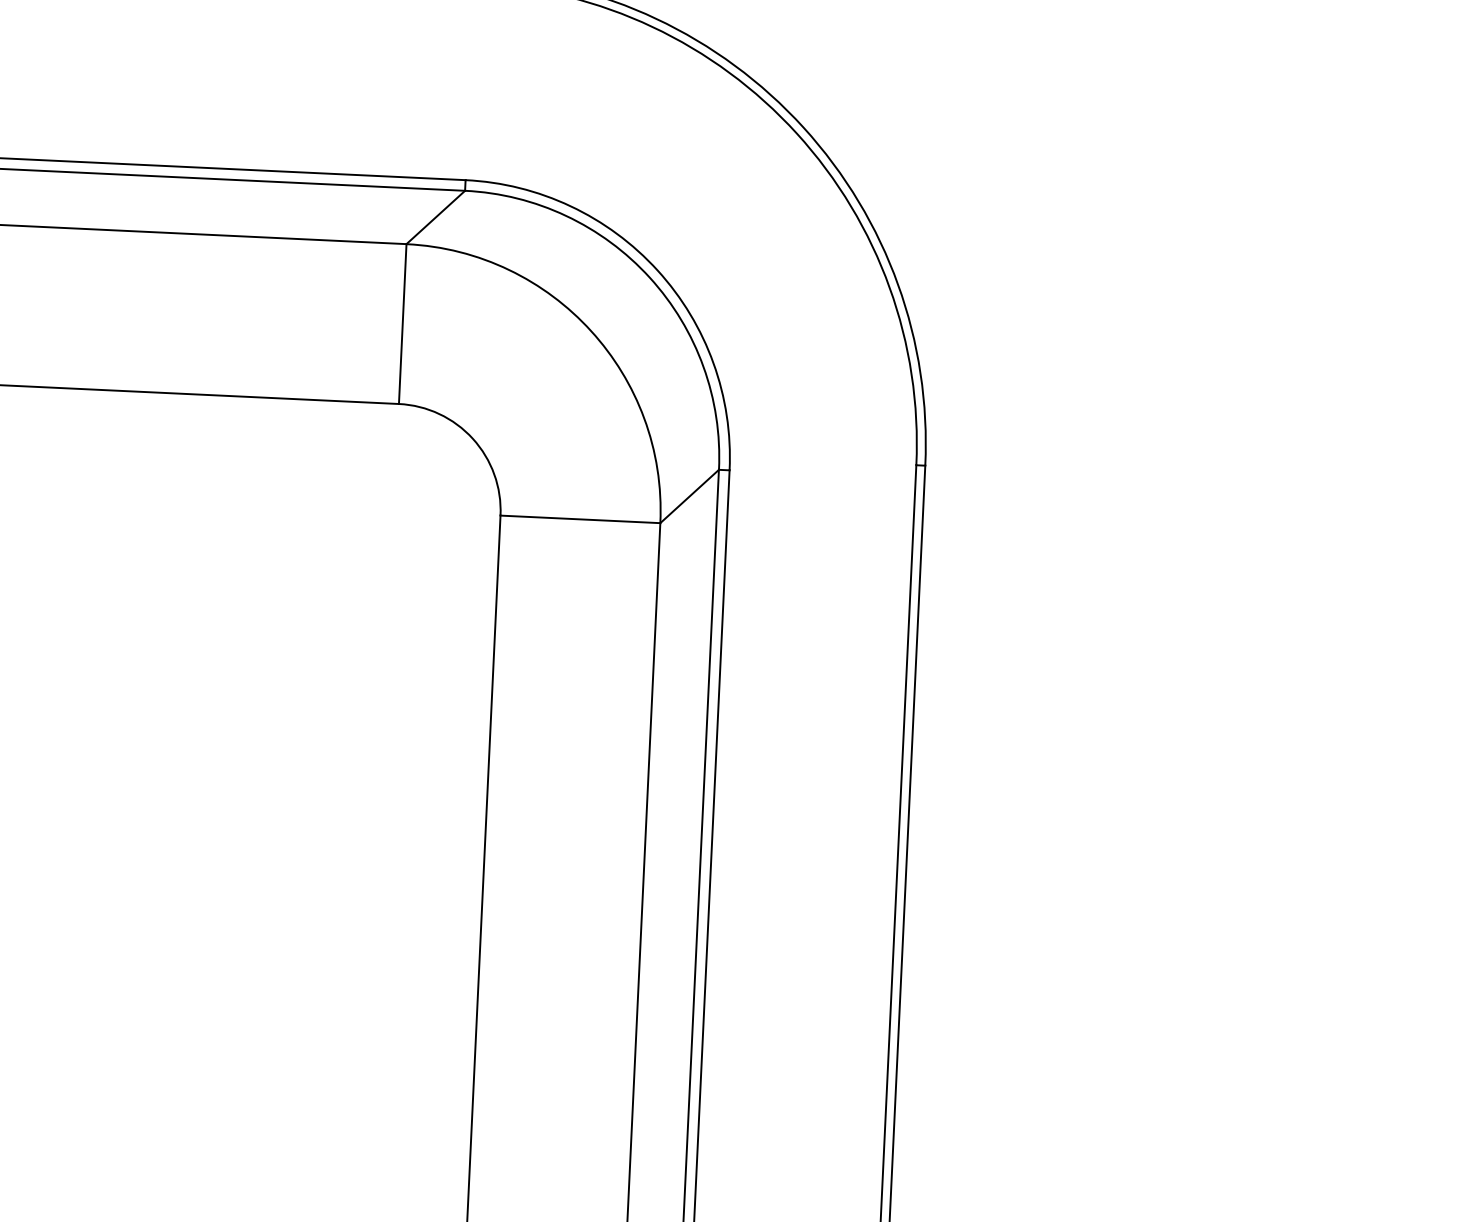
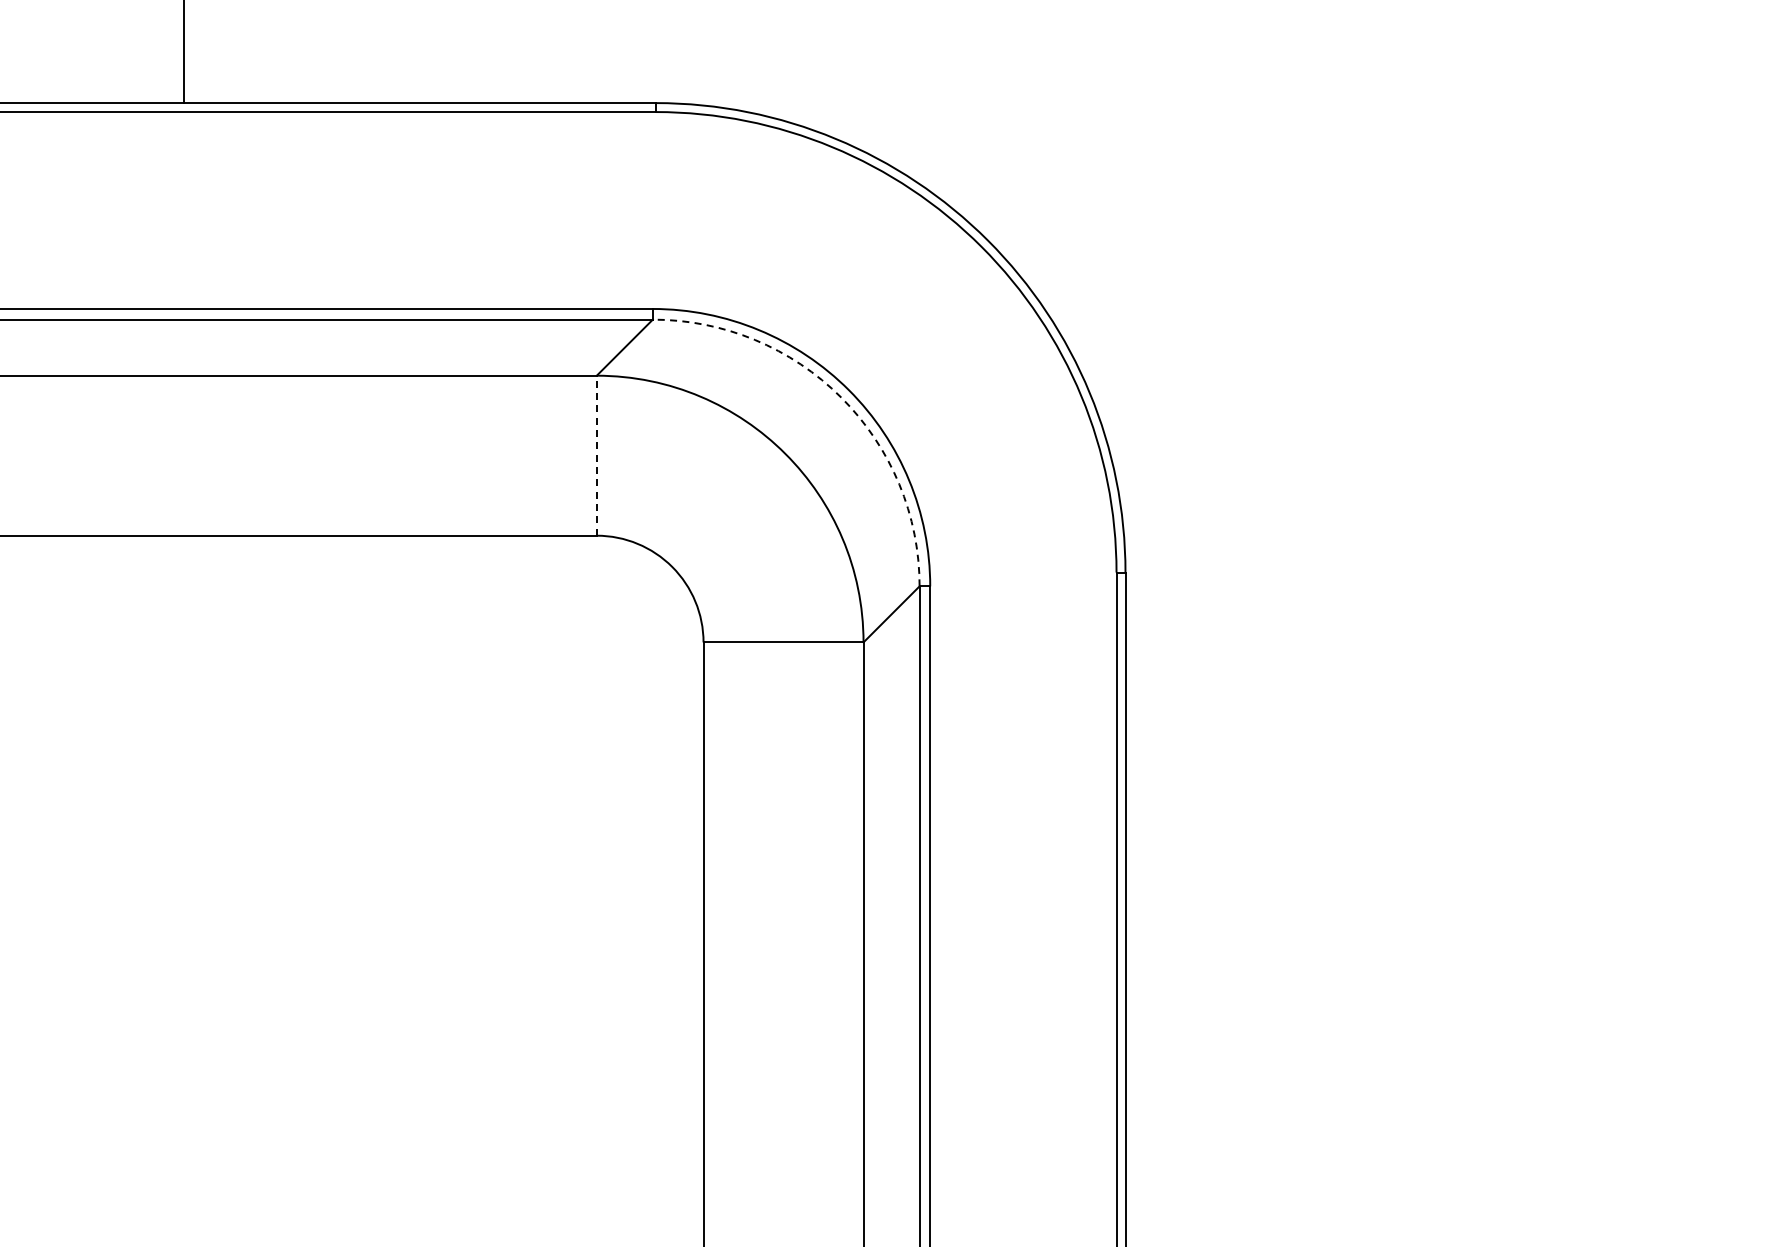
arc: (649, 277) -> (841, 397), solid -> dashed
line: (402, 323) -> (596, 455), solid -> dashed

